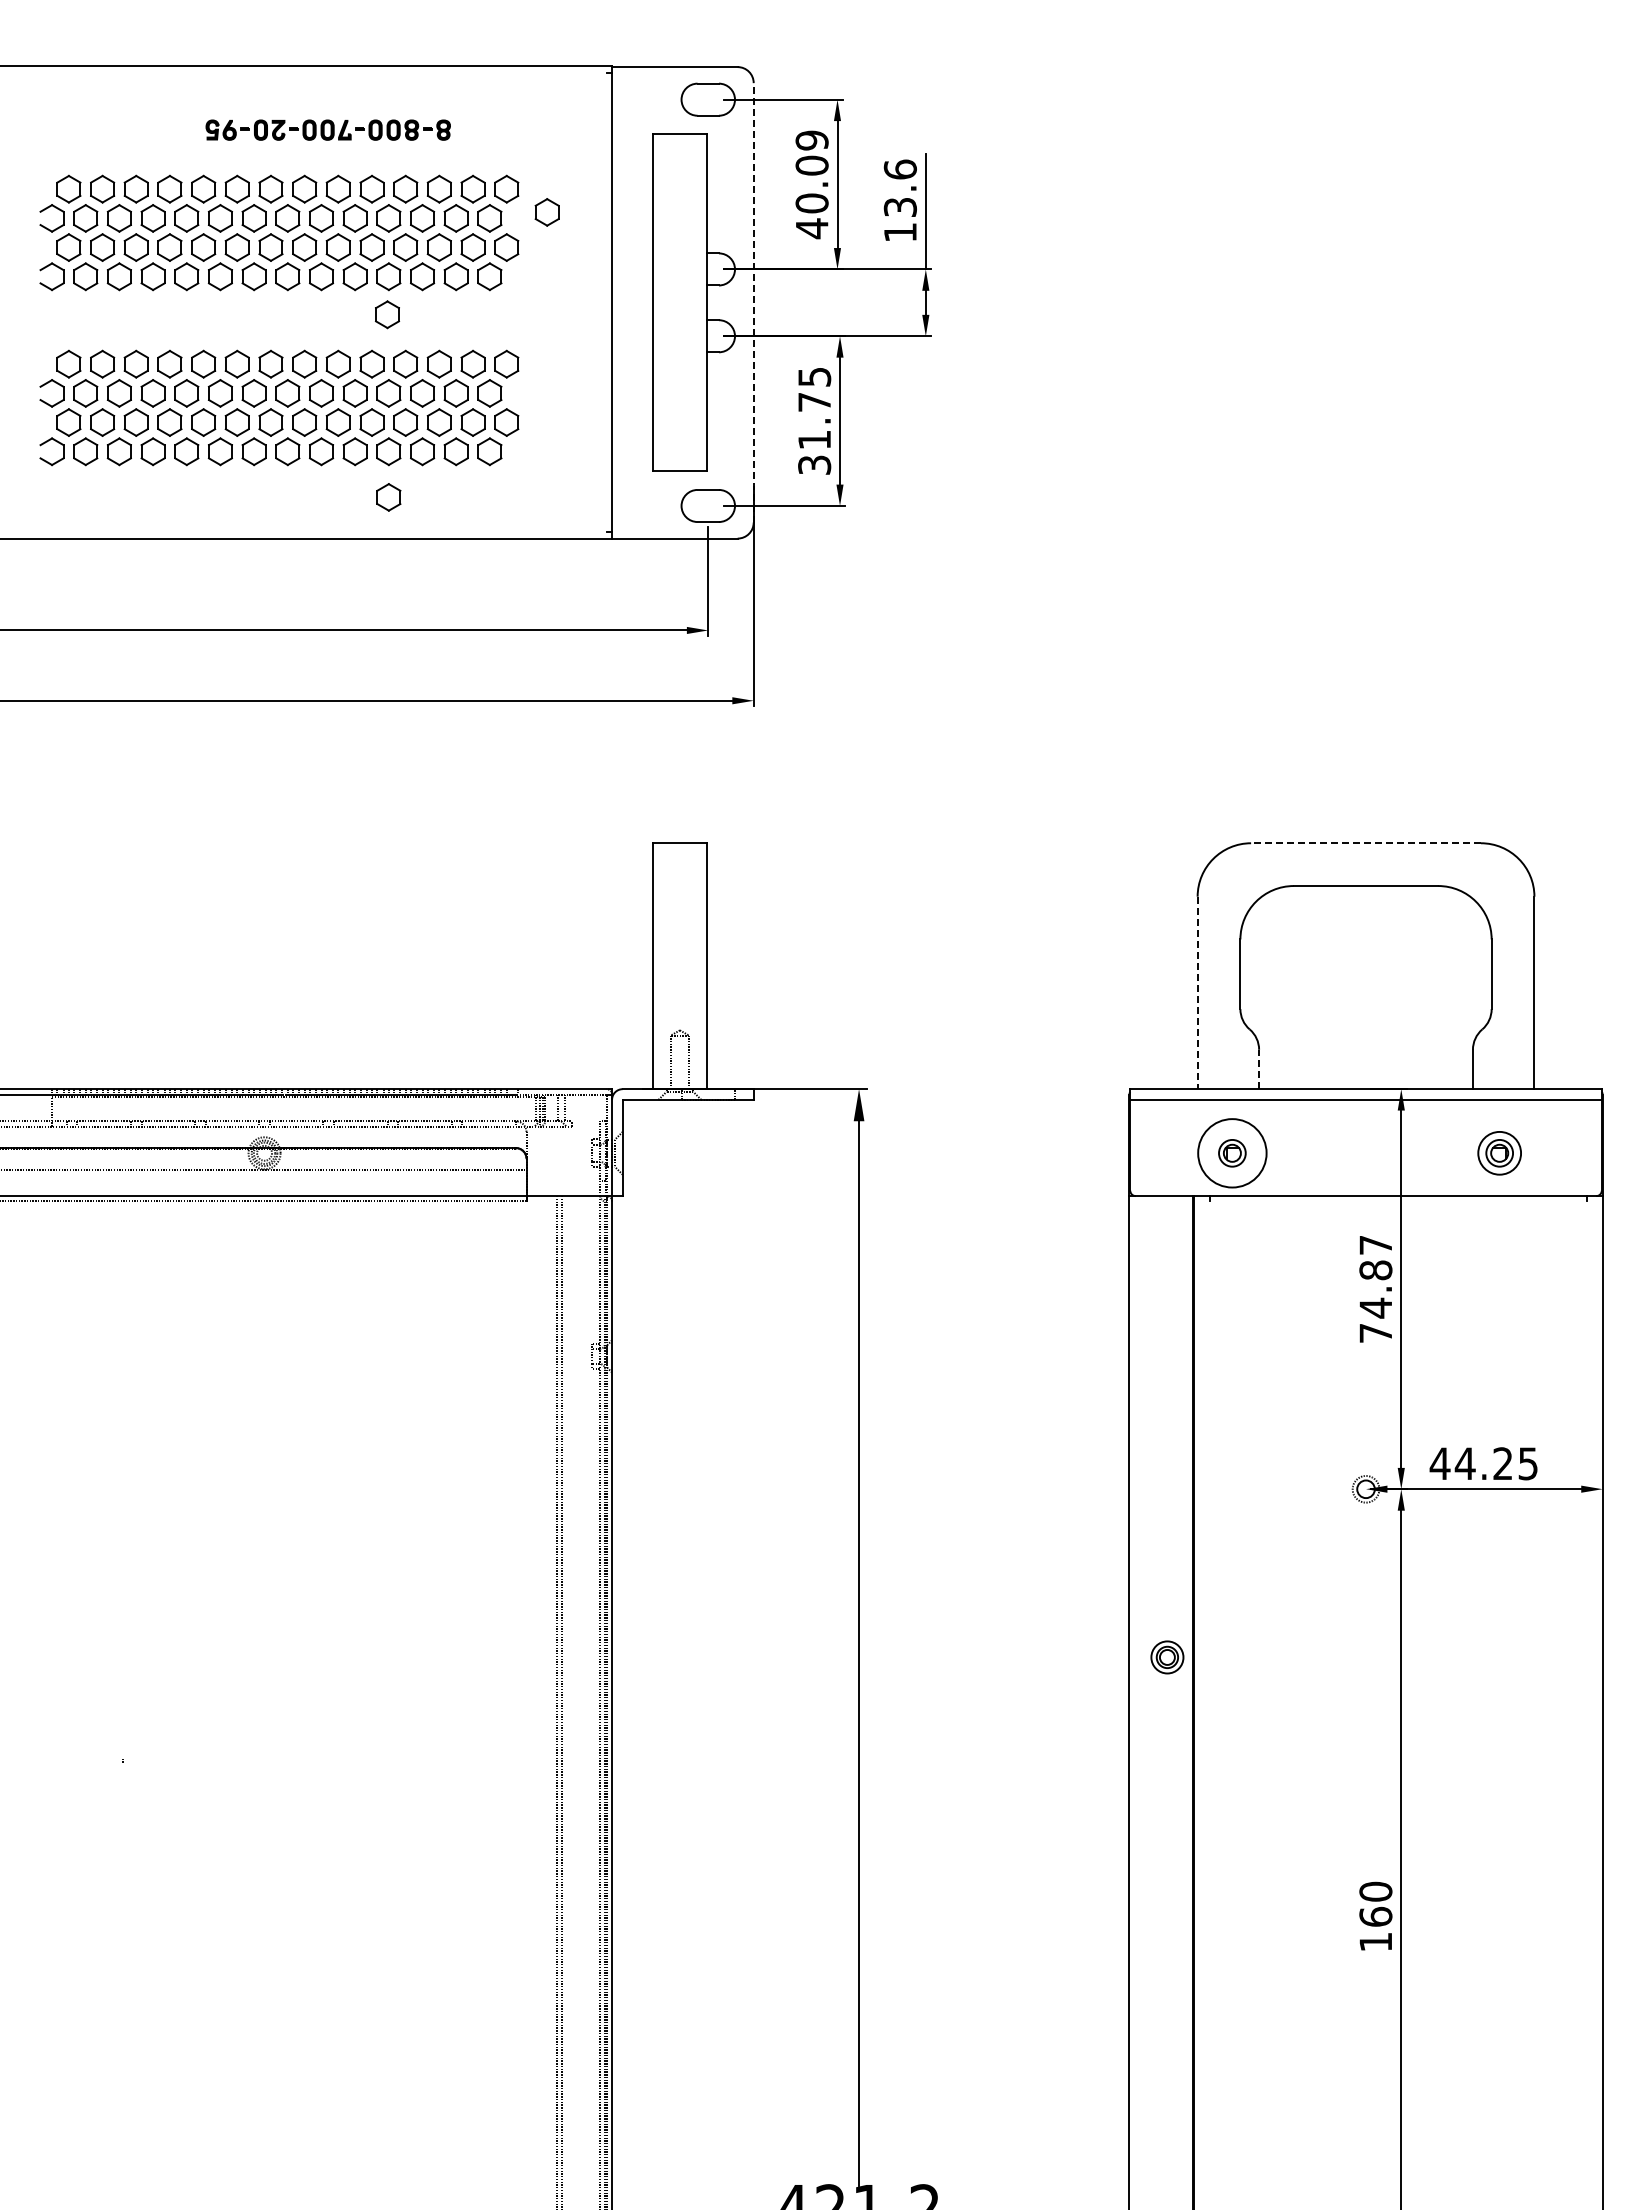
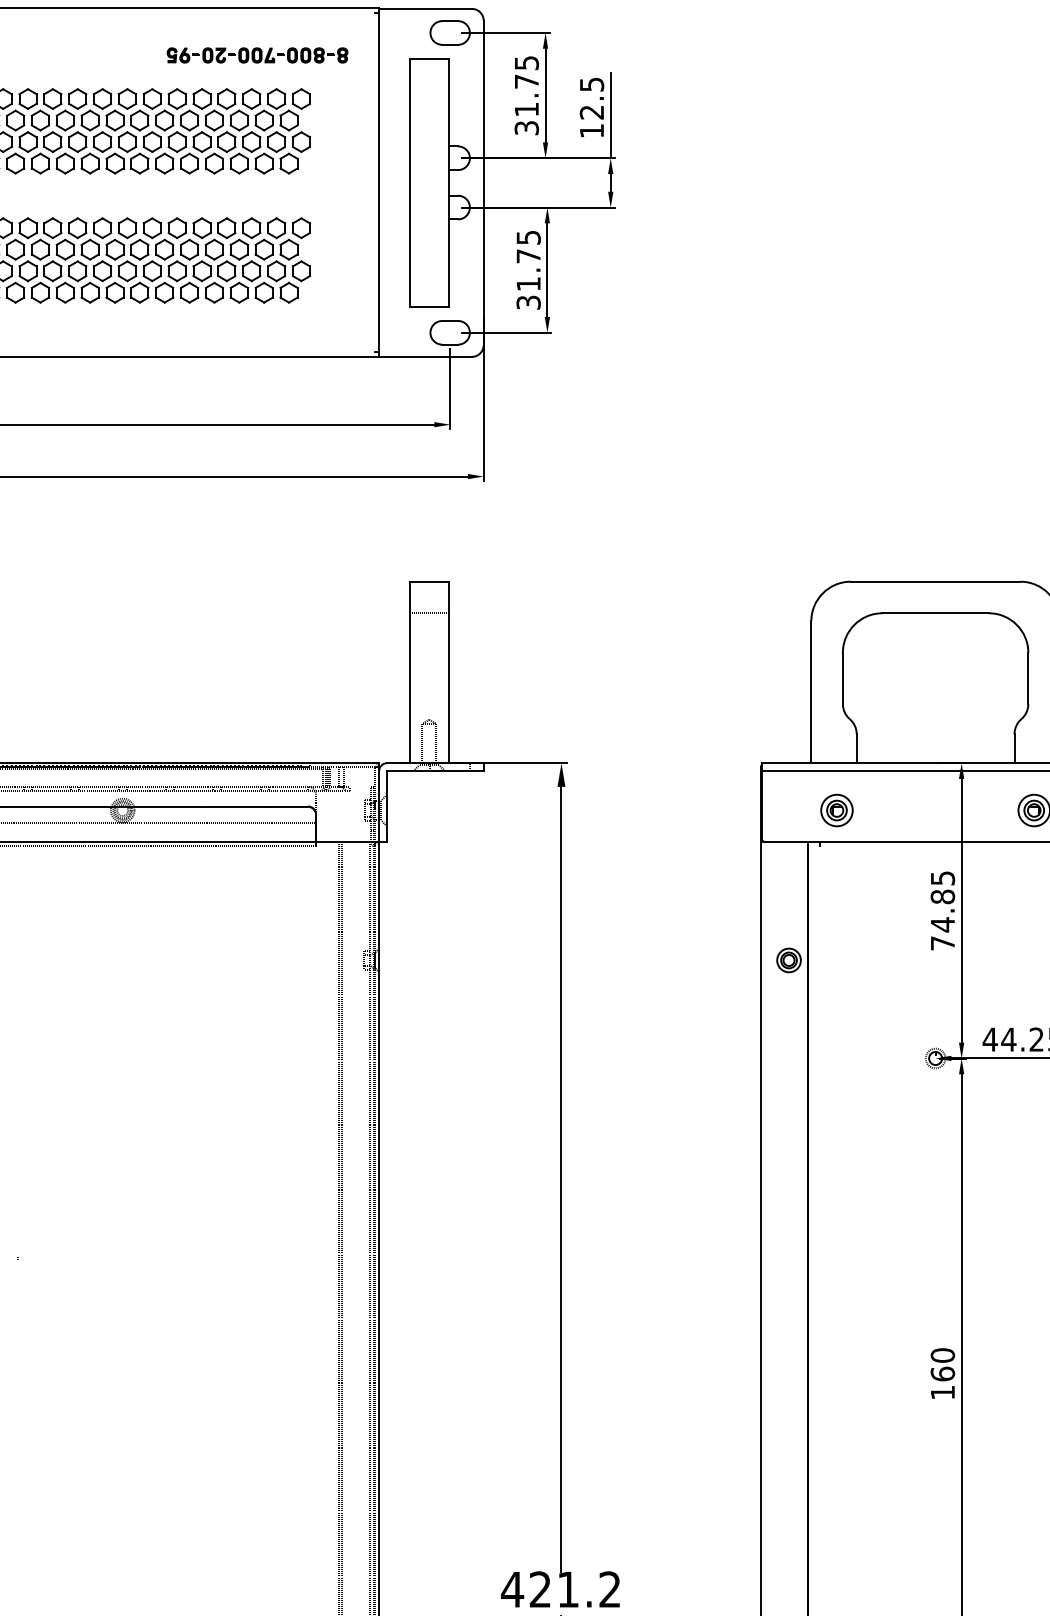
part: (327, 129) -> (256, 54), moved
text: (811, 184) -> (526, 95), 40.09 -> 31.75
text: (899, 187) -> (591, 97), 13.6 -> 12.5
part: (546, 212) -> (330, 116), removed
line: (753, 302) -> (483, 182), dashed -> solid
part: (387, 314) -> (213, 191), removed
part: (388, 497) -> (214, 326), removed
line: (1366, 843) -> (935, 581), dashed -> solid
line: (679, 886) -> (428, 613), added
line: (1197, 993) -> (811, 692), dashed -> solid
line: (1259, 1069) -> (856, 748), dashed -> solid
circle: (1232, 1152) -> (837, 809), size x0.62
text: (1375, 1245) -> (942, 878), 74.87 -> 74.85
part: (1167, 1657) -> (789, 960), moved

